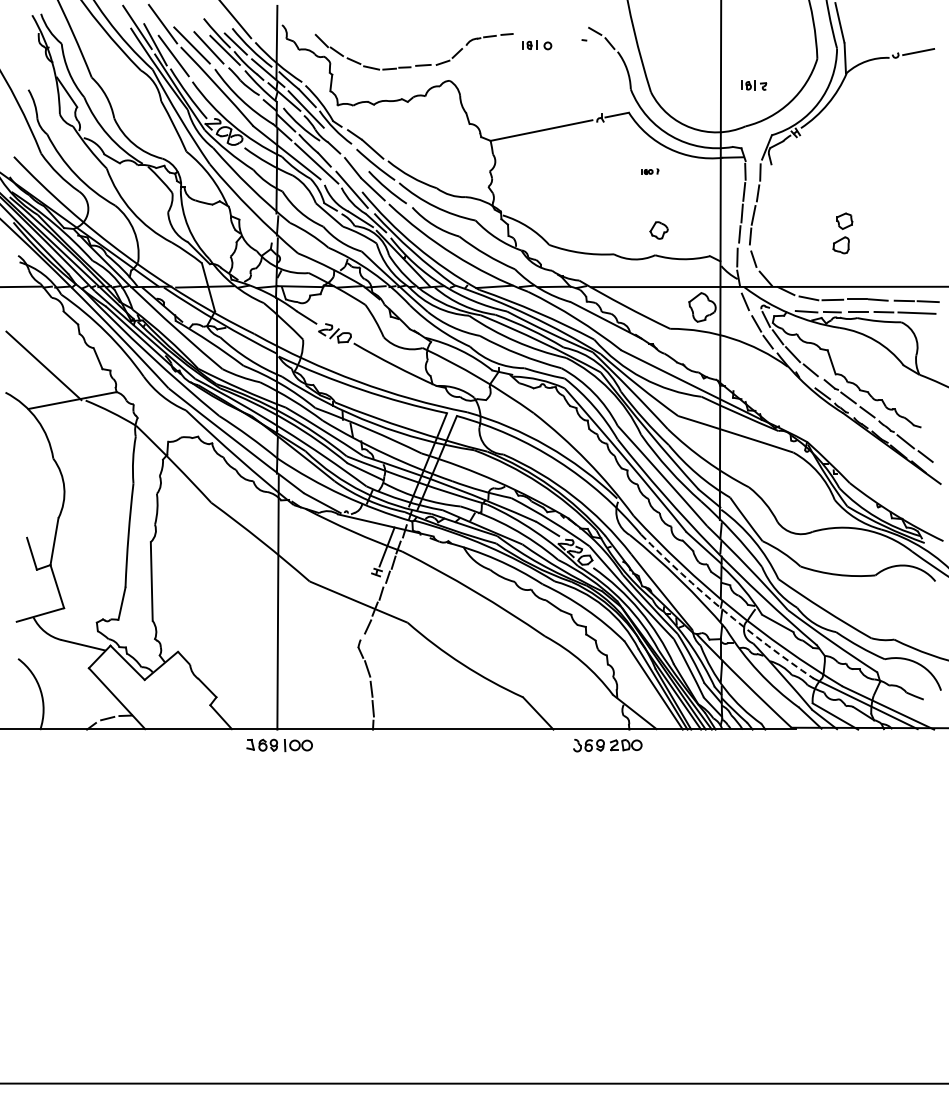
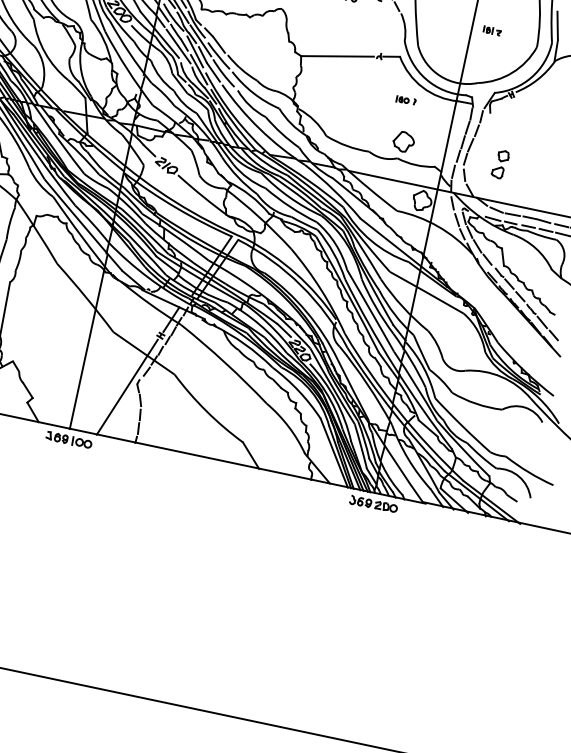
part: (754, 85) -> (492, 31), moved
line: (346, 148) -> (201, 40), added
line: (341, 165) -> (195, 51), added
part: (650, 171) -> (406, 100), size x1.67
part: (658, 230) -> (403, 141), size x1.67
part: (842, 233) -> (500, 164), moved
arc: (723, 610) -> (392, 411), dashed -> solid
line: (344, 654) -> (126, 387), added
part: (607, 745) -> (373, 504), moved

